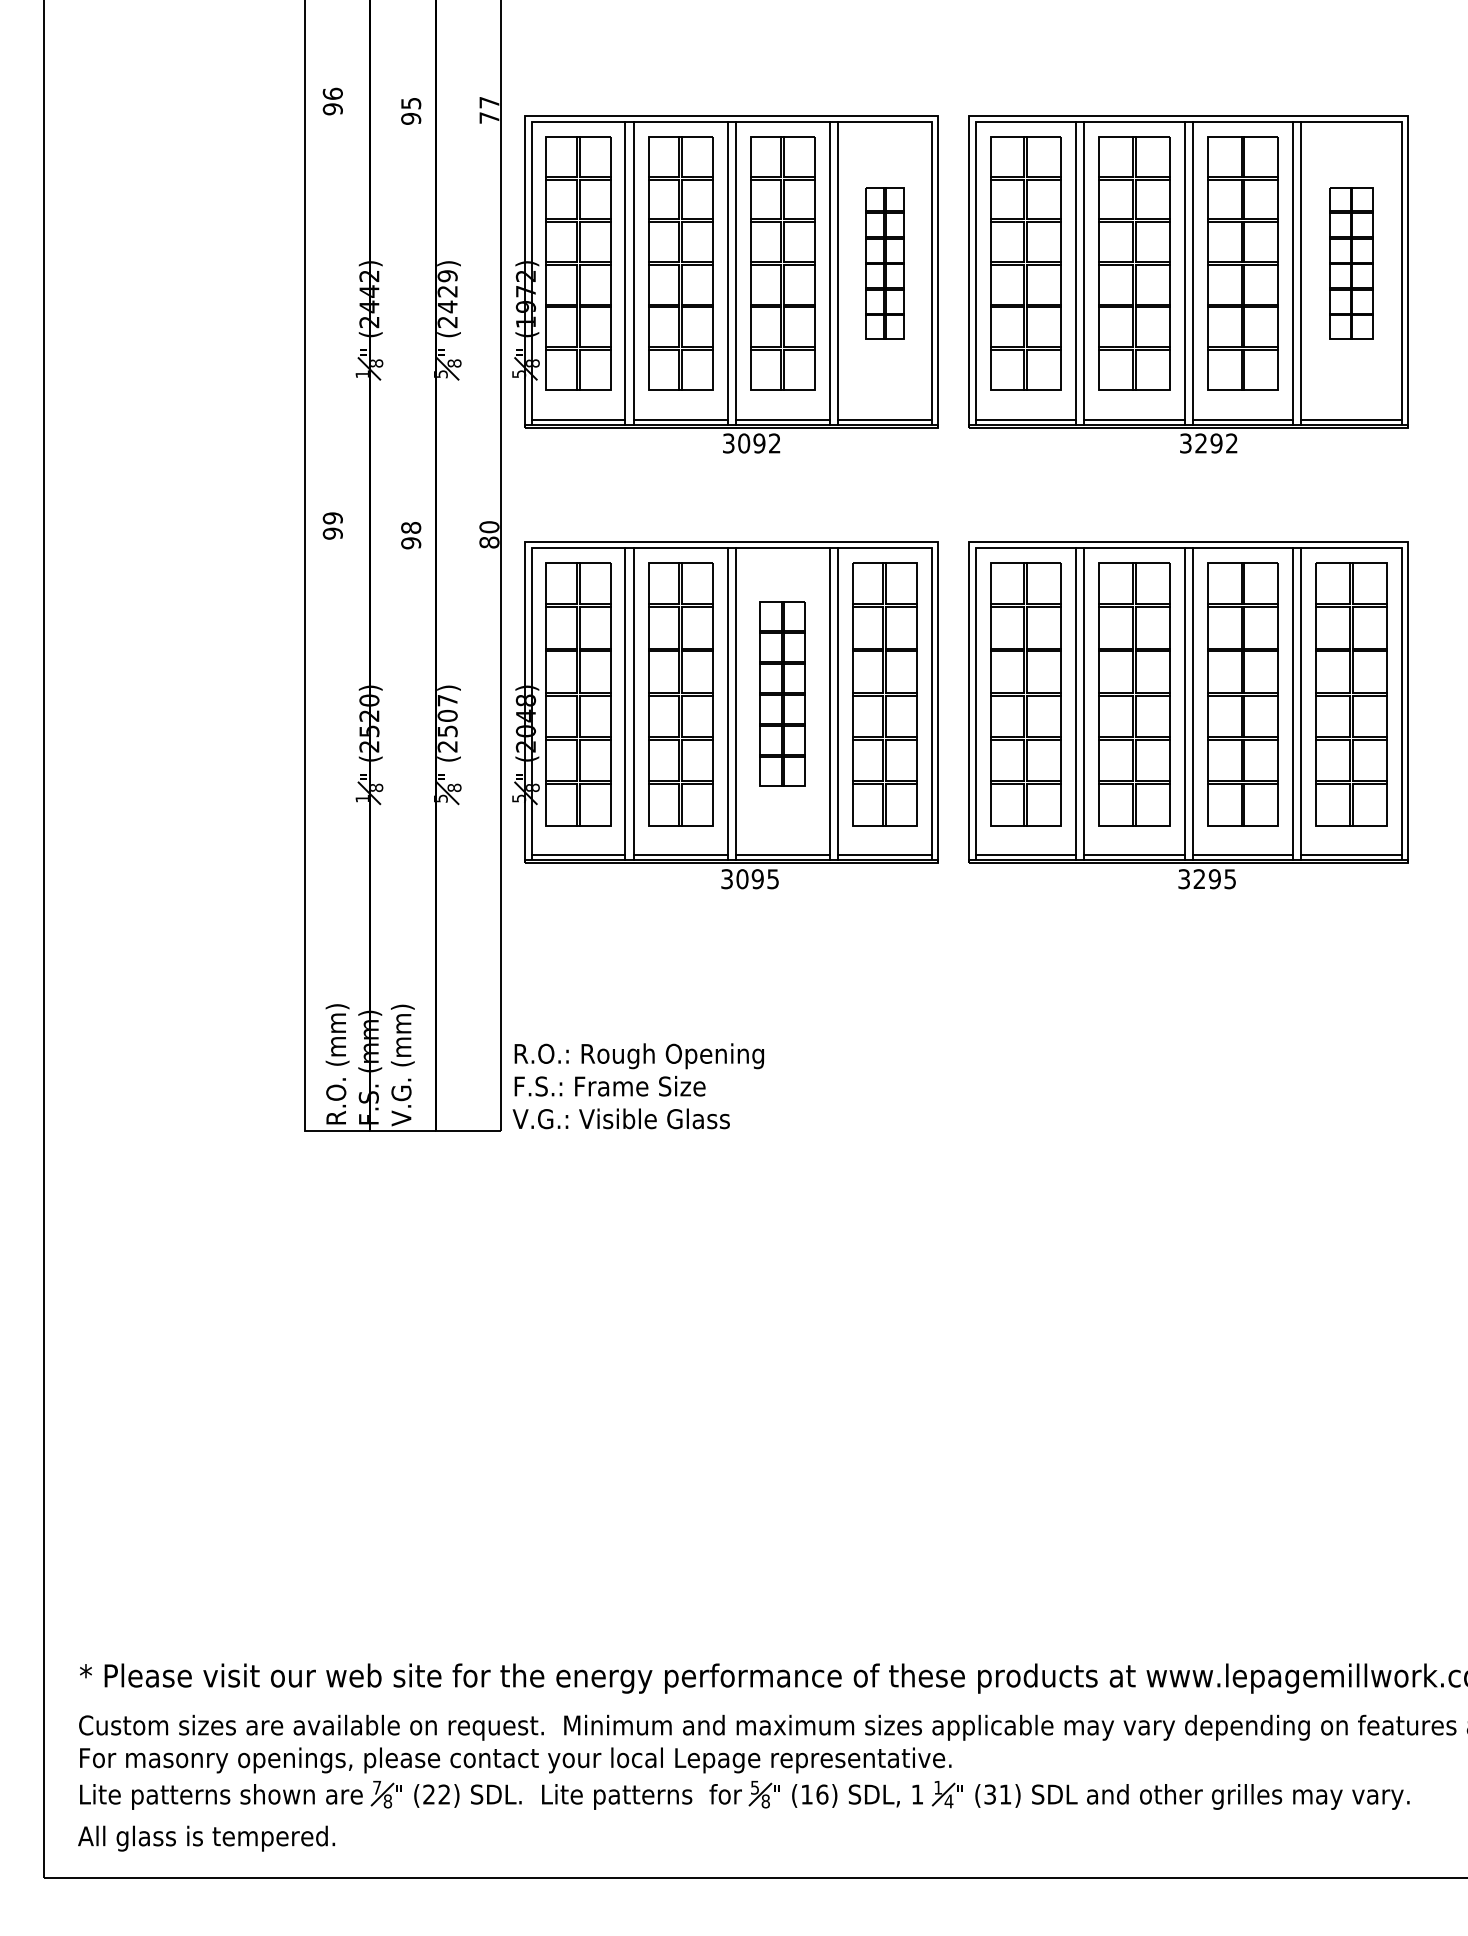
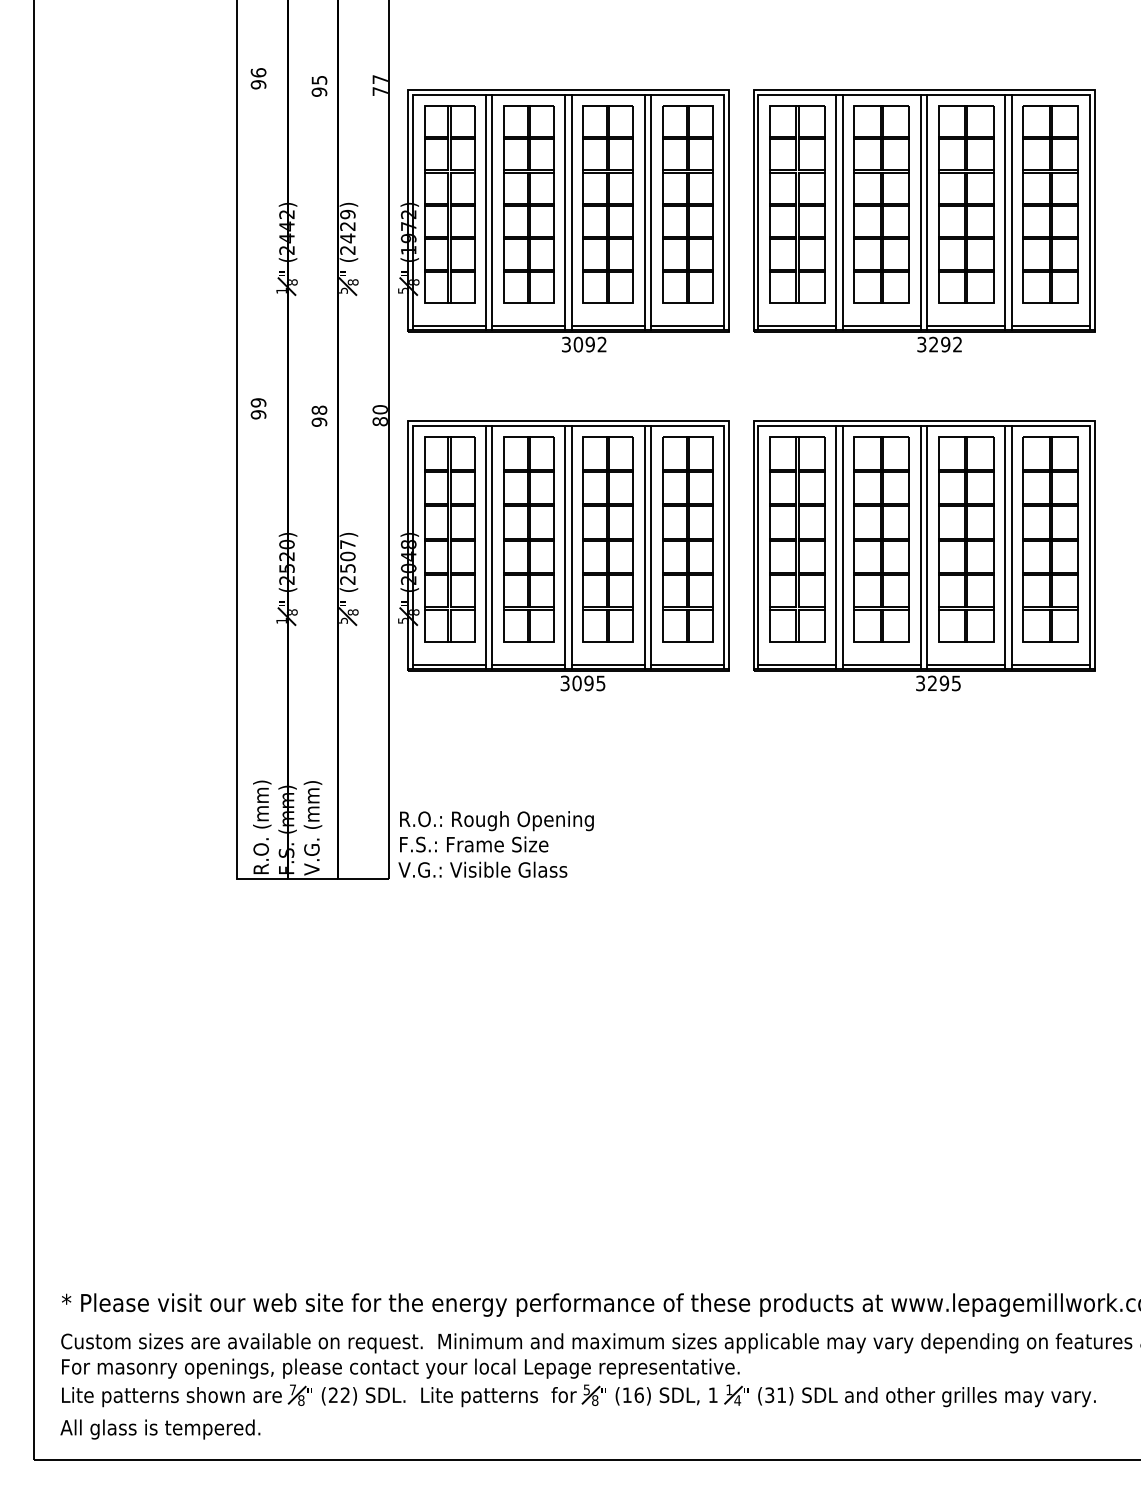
part: (884, 263) -> (687, 204), size x1.67
part: (1351, 263) -> (1050, 204), size x1.67
part: (782, 694) -> (608, 539), size x1.43

